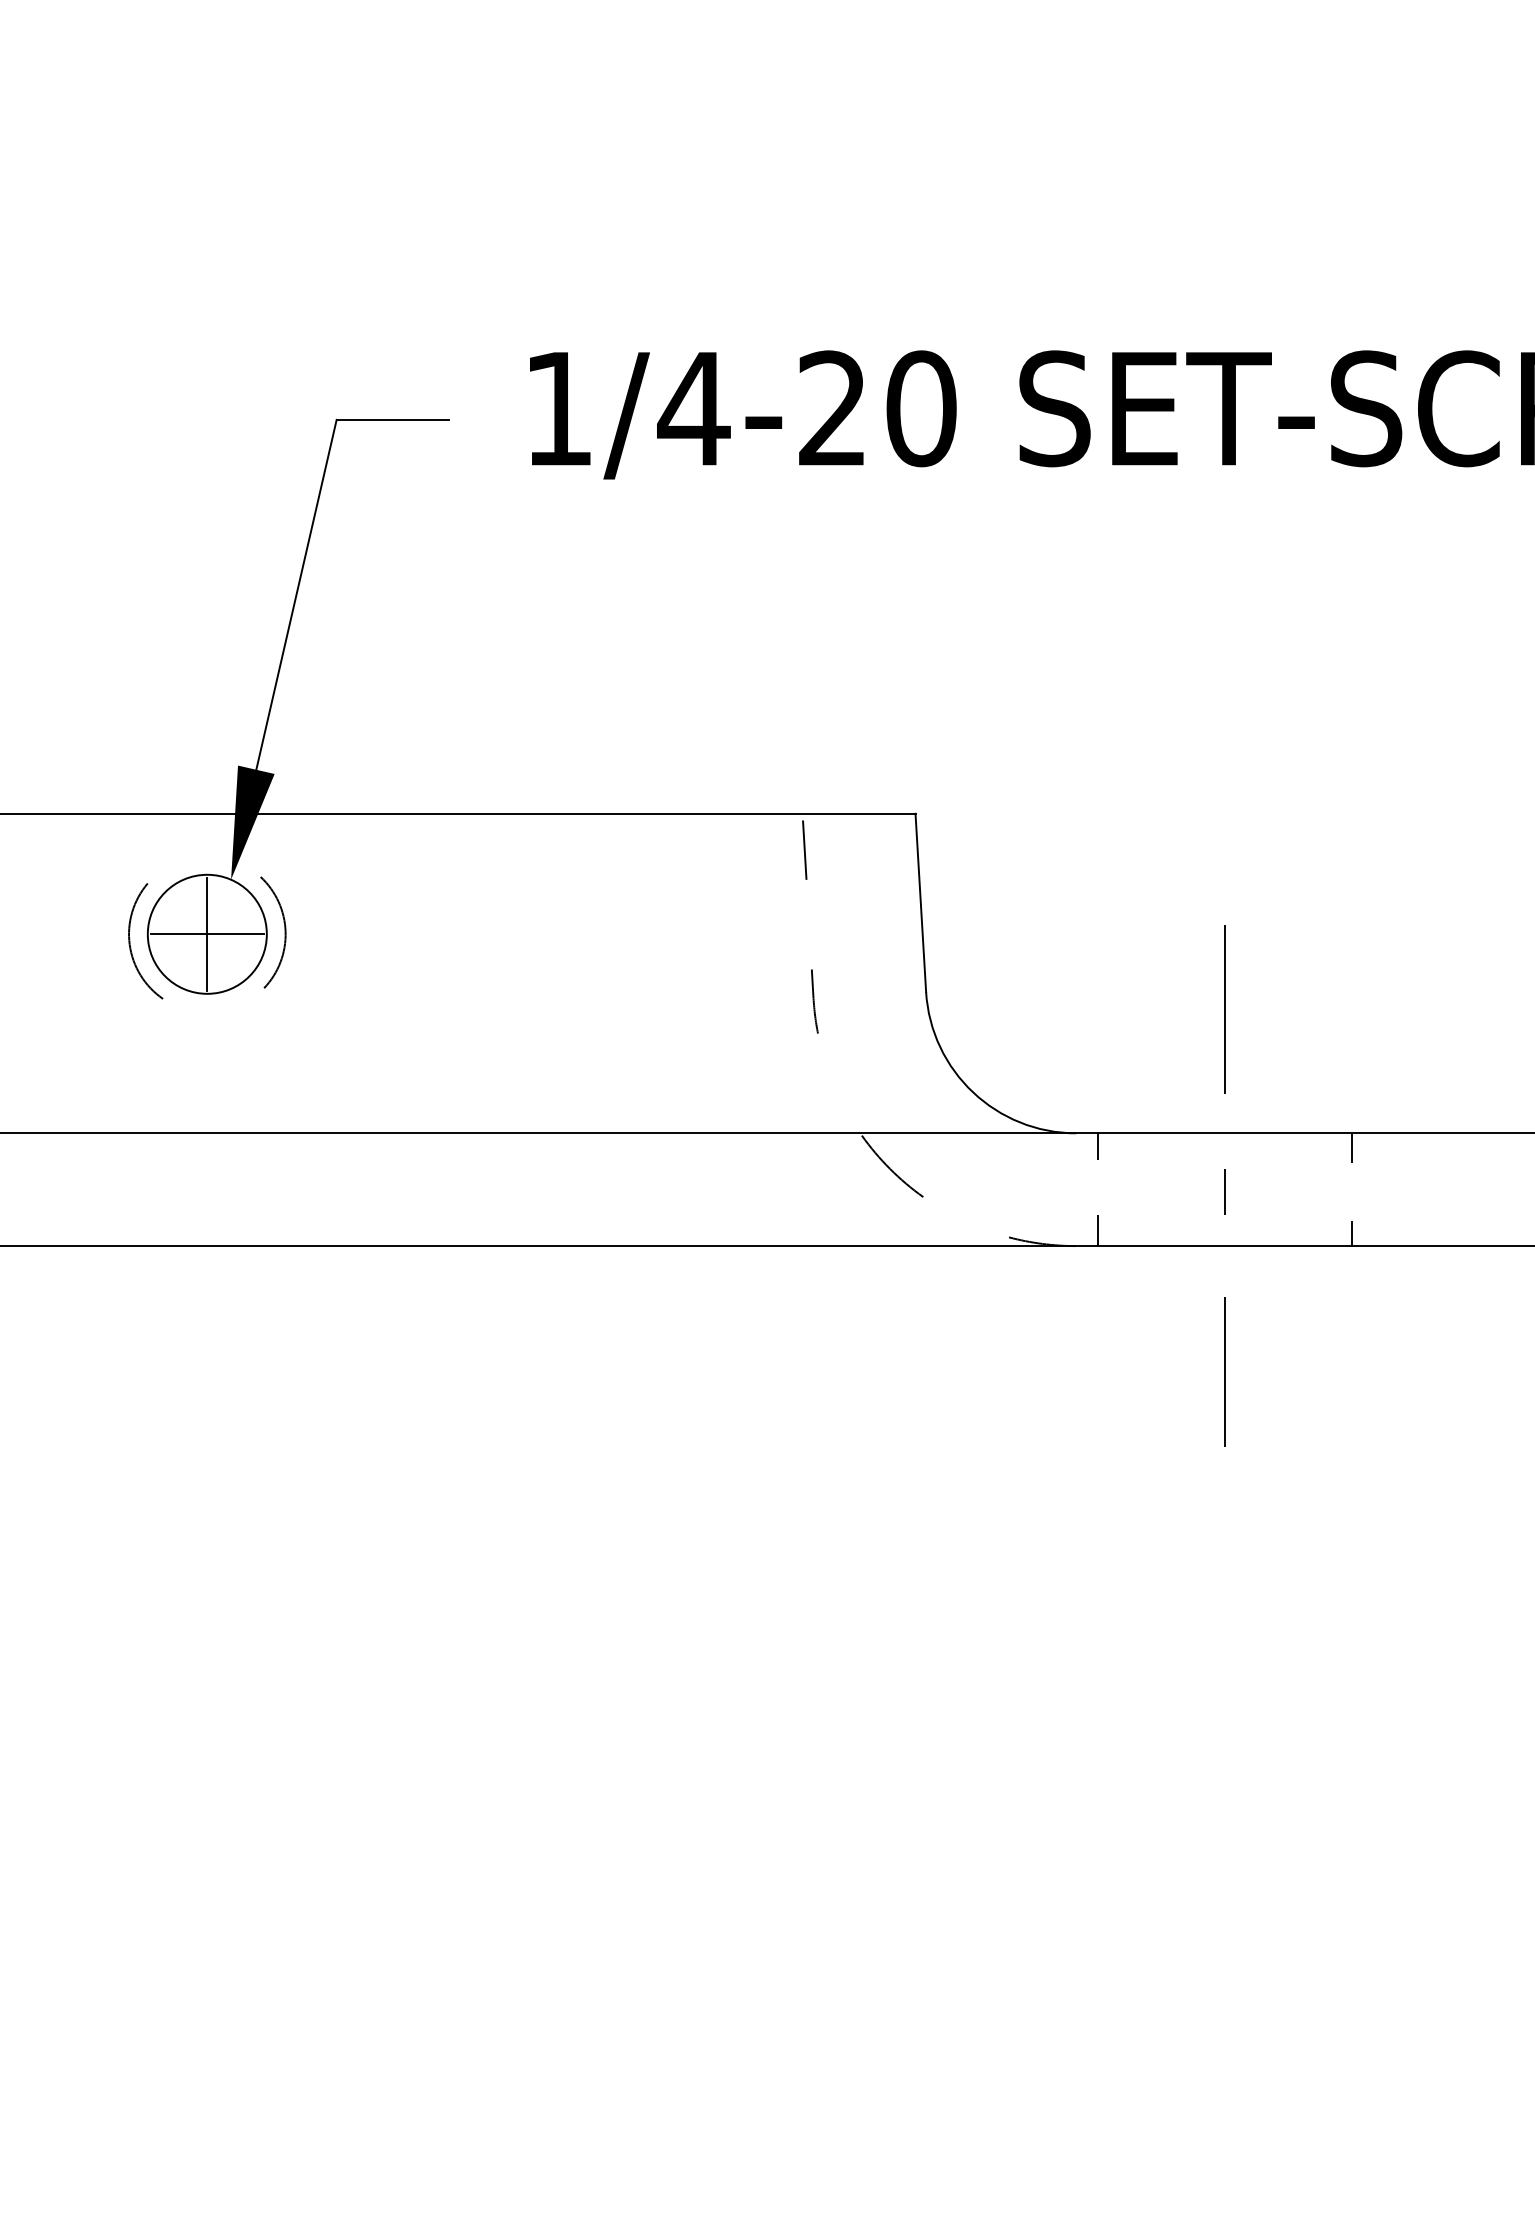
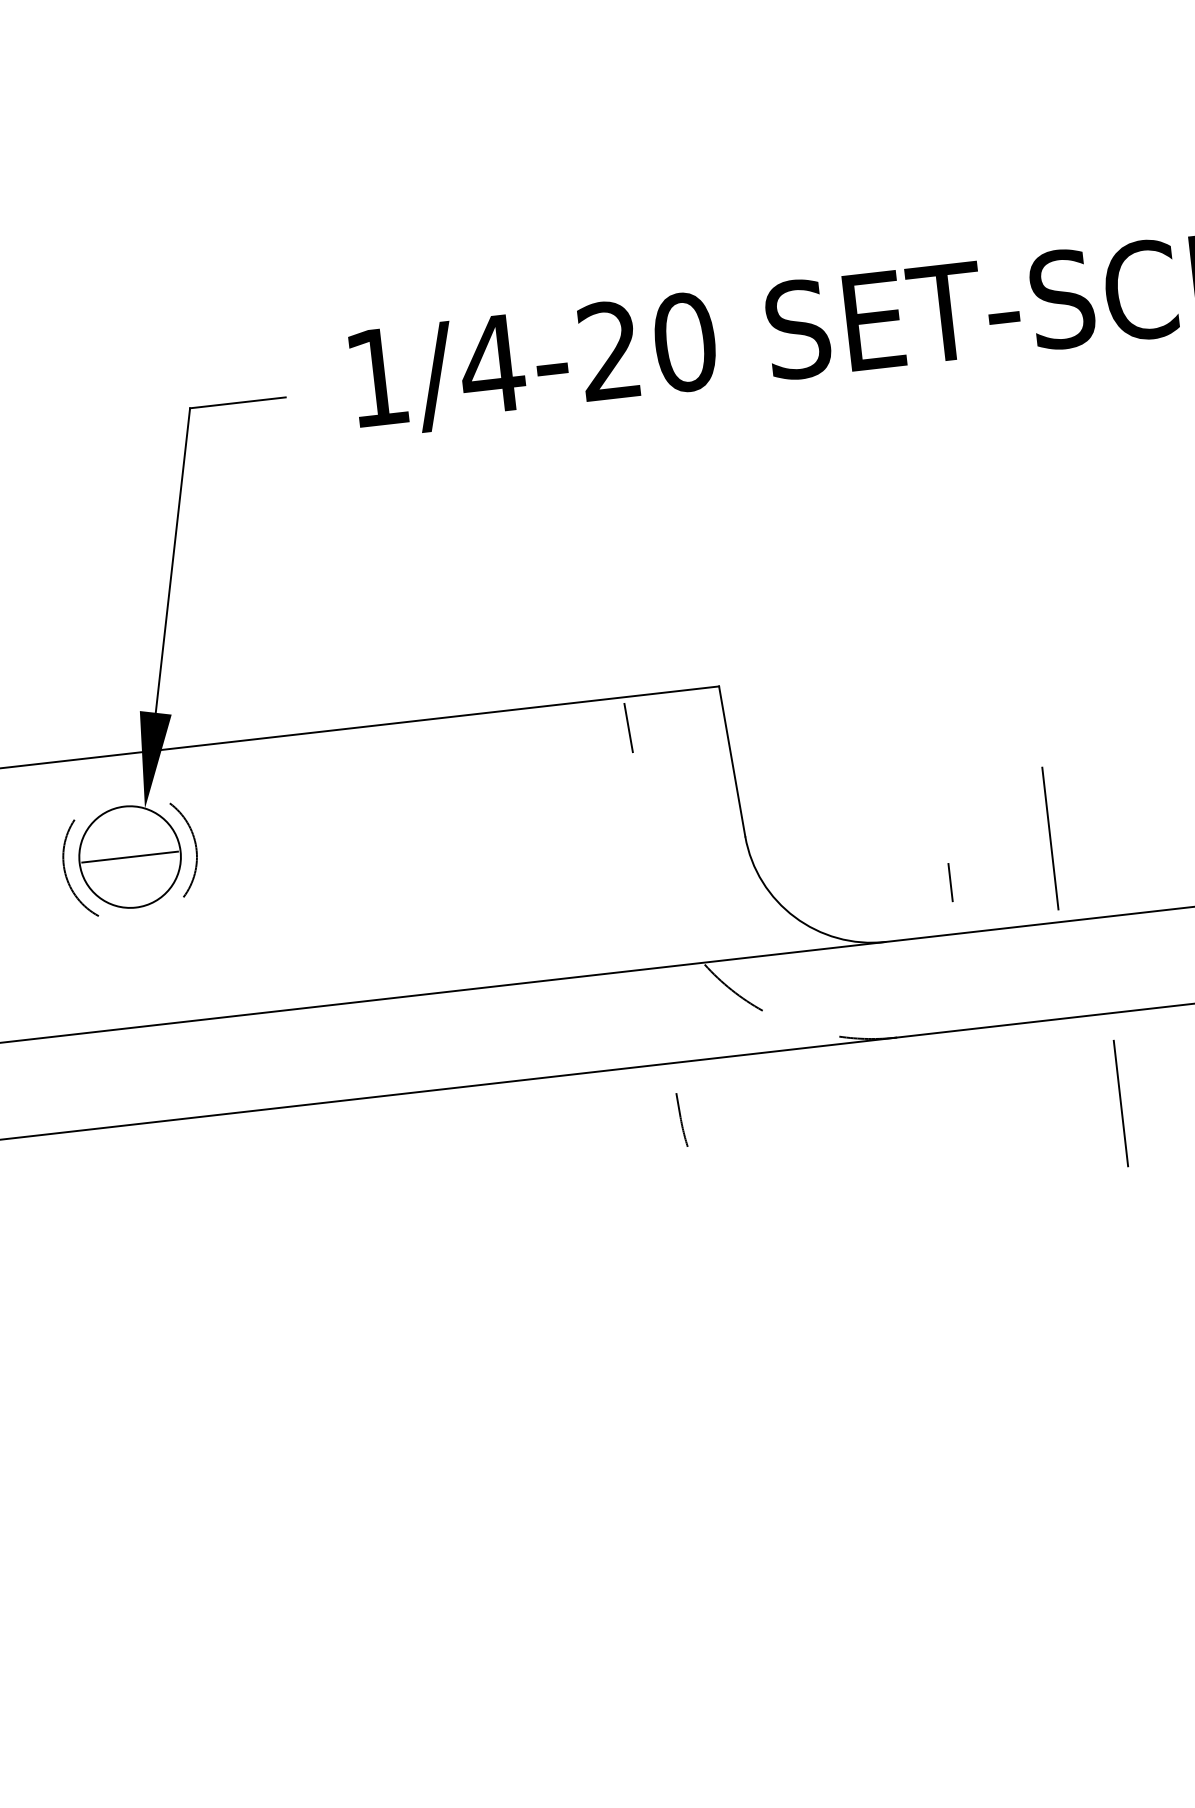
line: (207, 933) -> (130, 856), removed
part: (814, 1001) -> (681, 1120), moved
line: (1224, 1009) -> (1049, 838), moved
line: (1097, 1146) -> (905, 951), removed
line: (1352, 1147) -> (1121, 927), removed
line: (1224, 1191) -> (950, 882), moved
line: (1097, 1230) -> (913, 1022), removed
line: (1352, 1233) -> (1130, 1000), removed
line: (1224, 1371) -> (1120, 1103), moved

